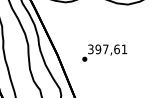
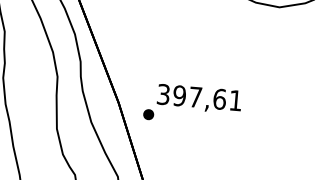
text: (104, 52) -> (192, 103), moved

